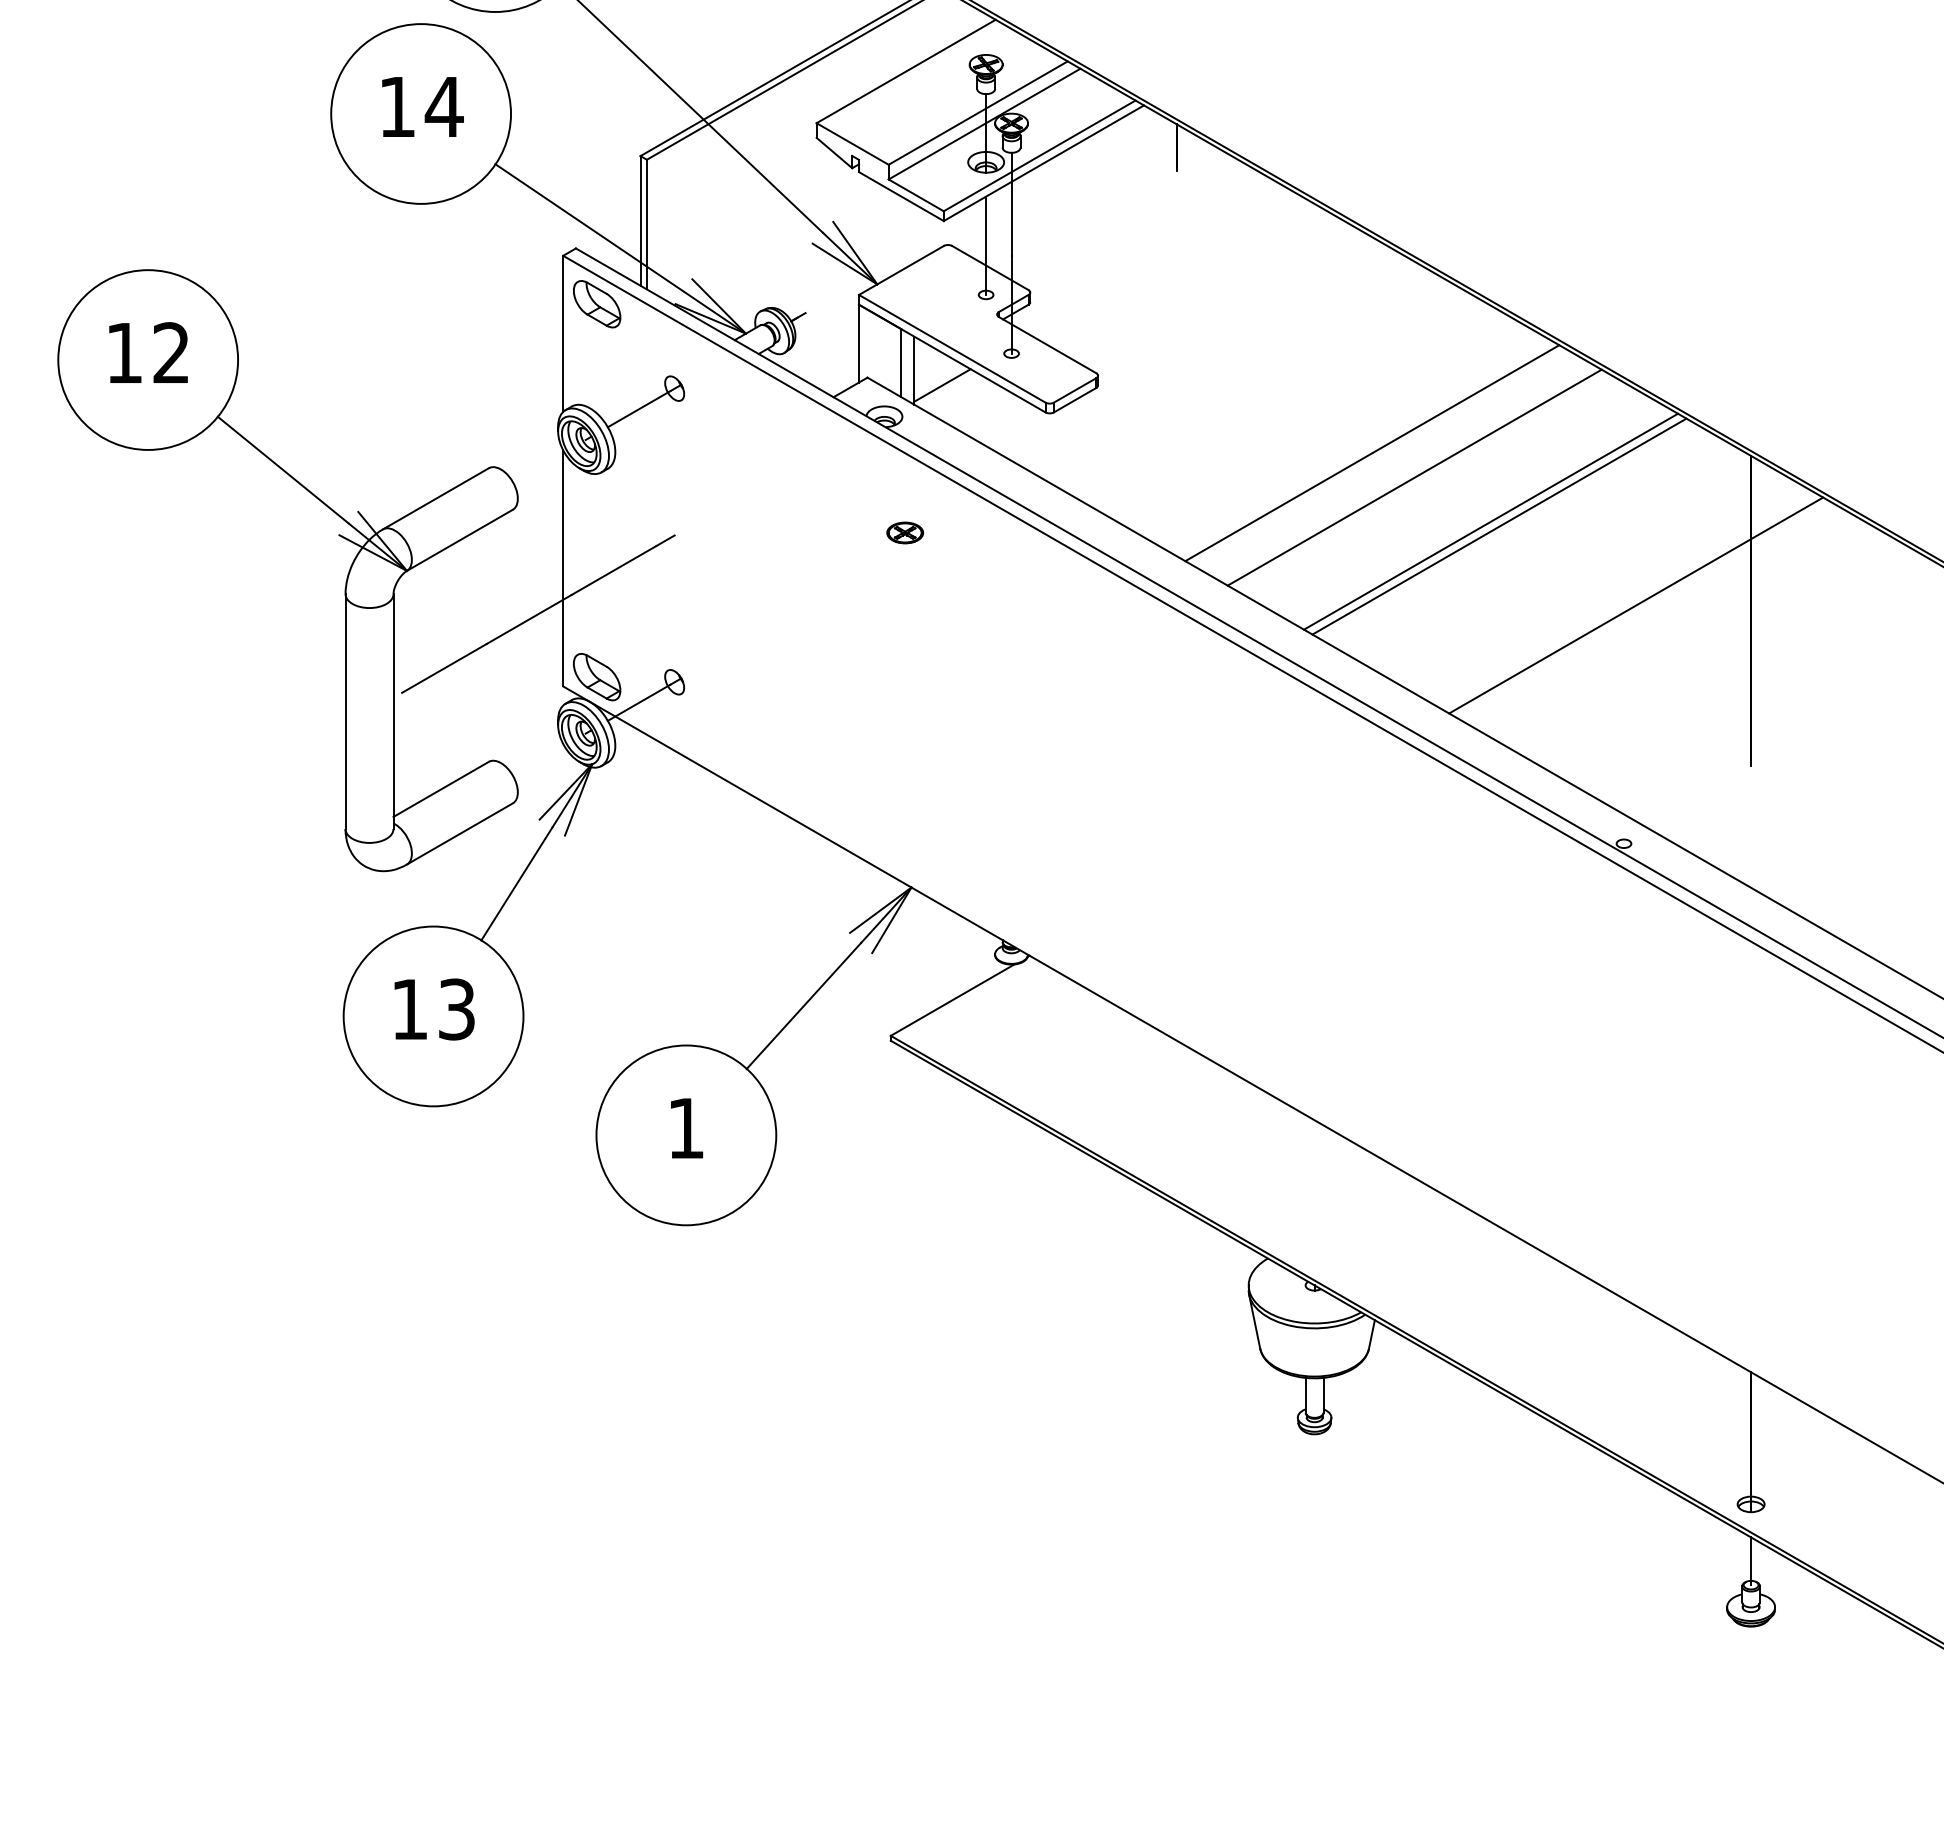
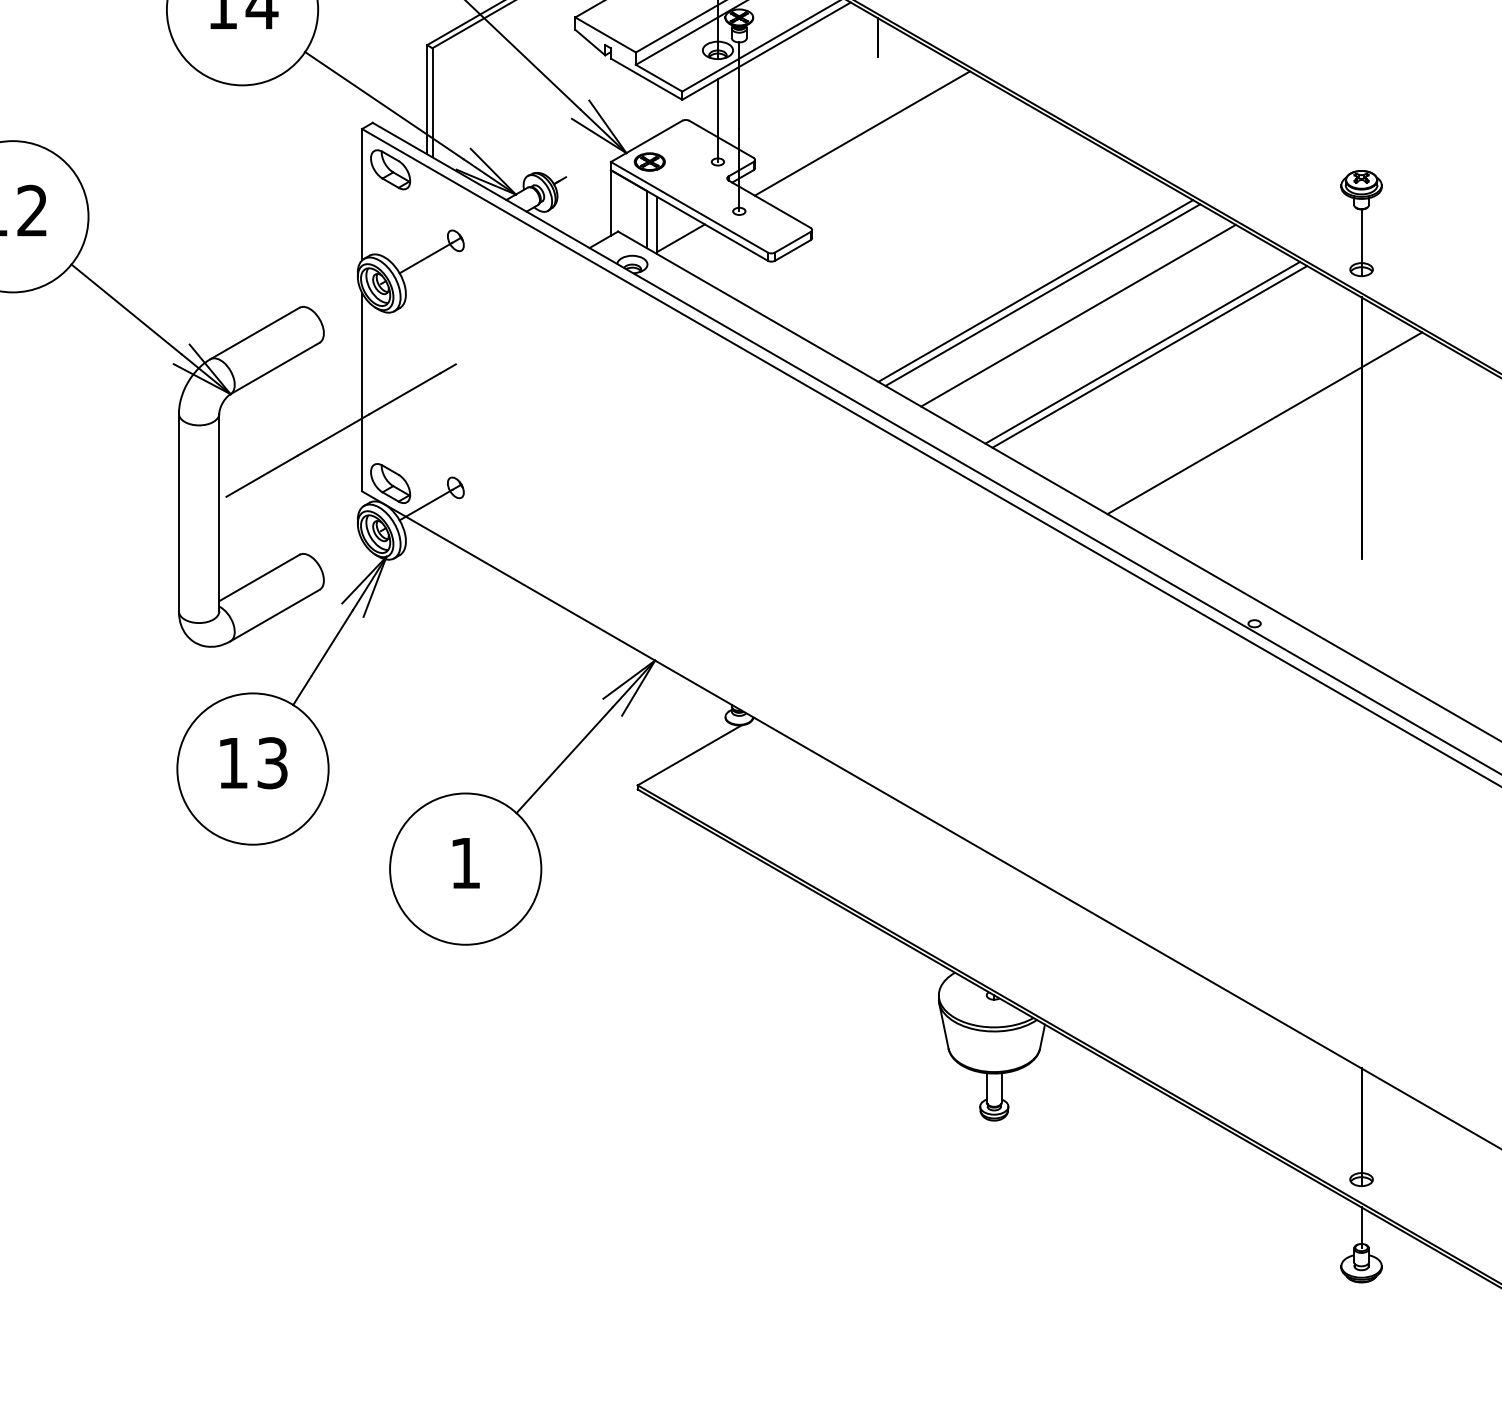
line: (1157, 260) -> (862, 133), added
part: (1750, 367) -> (1361, 223), added
line: (1363, 448) -> (1035, 291), added
part: (905, 532) -> (650, 161), moved

